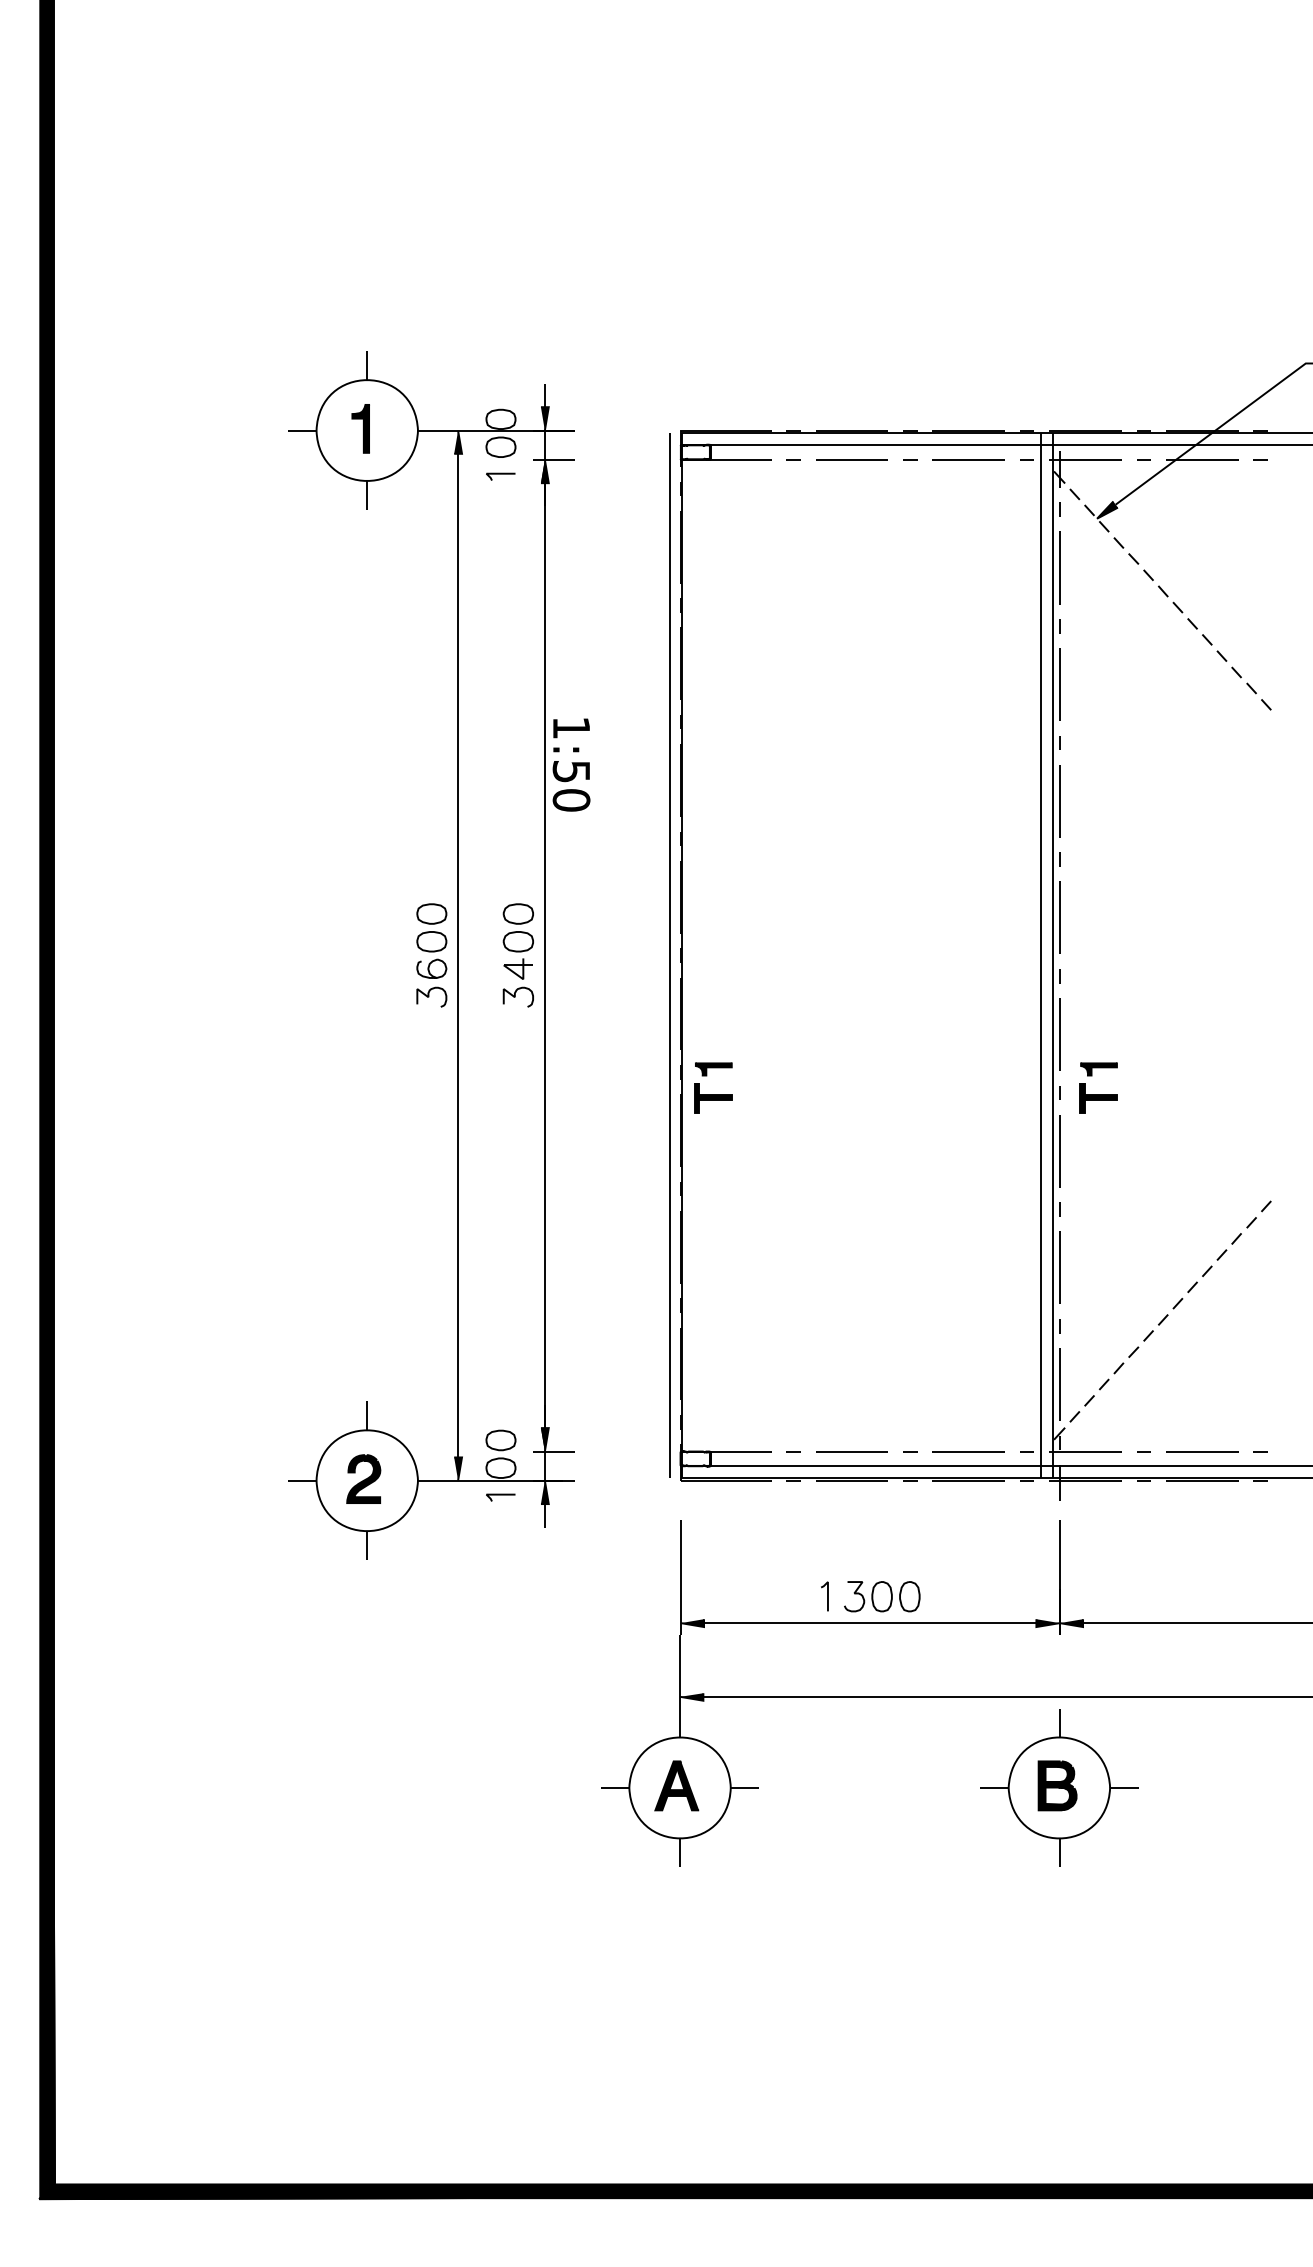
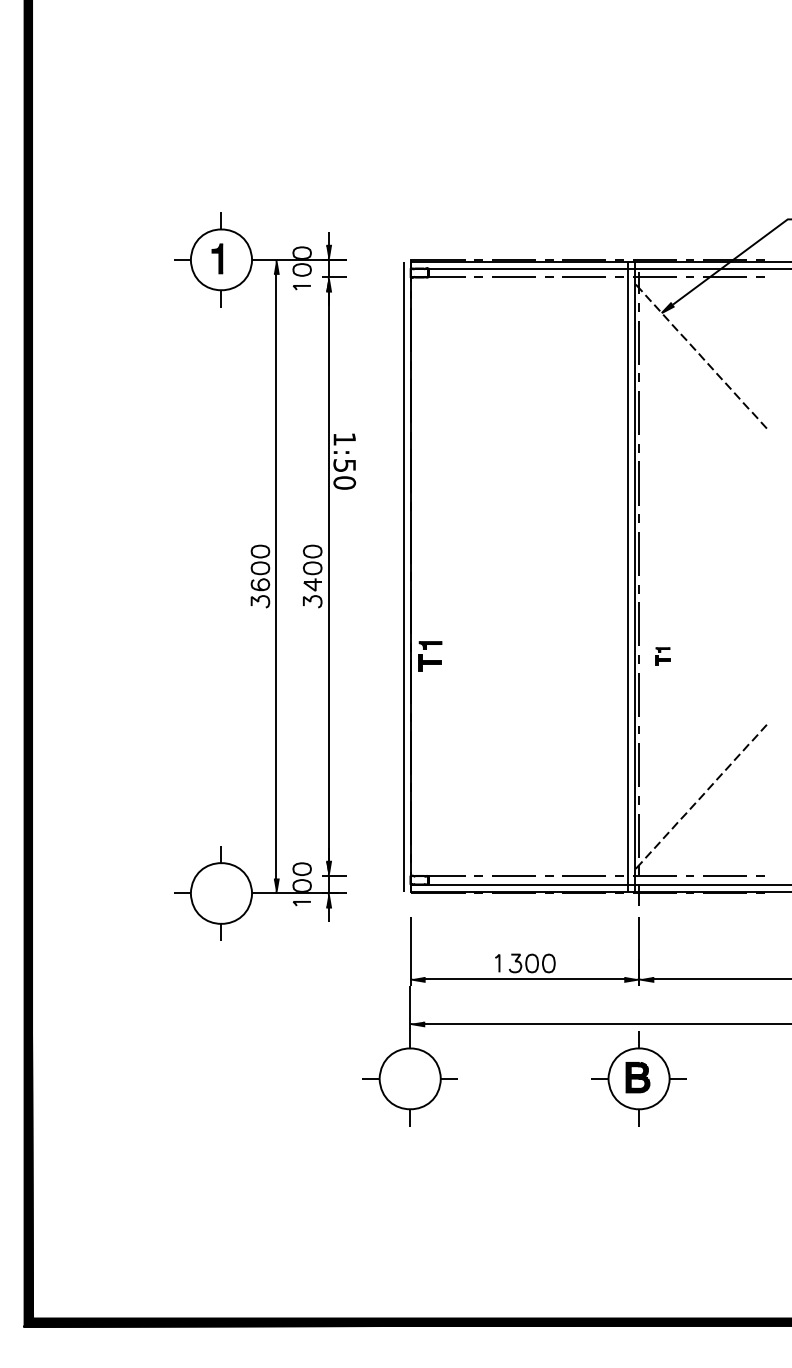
part: (1098, 1087) -> (662, 656), size x0.6
part: (363, 1479) -> (219, 892), removed
part: (675, 1785) -> (407, 1077), removed

